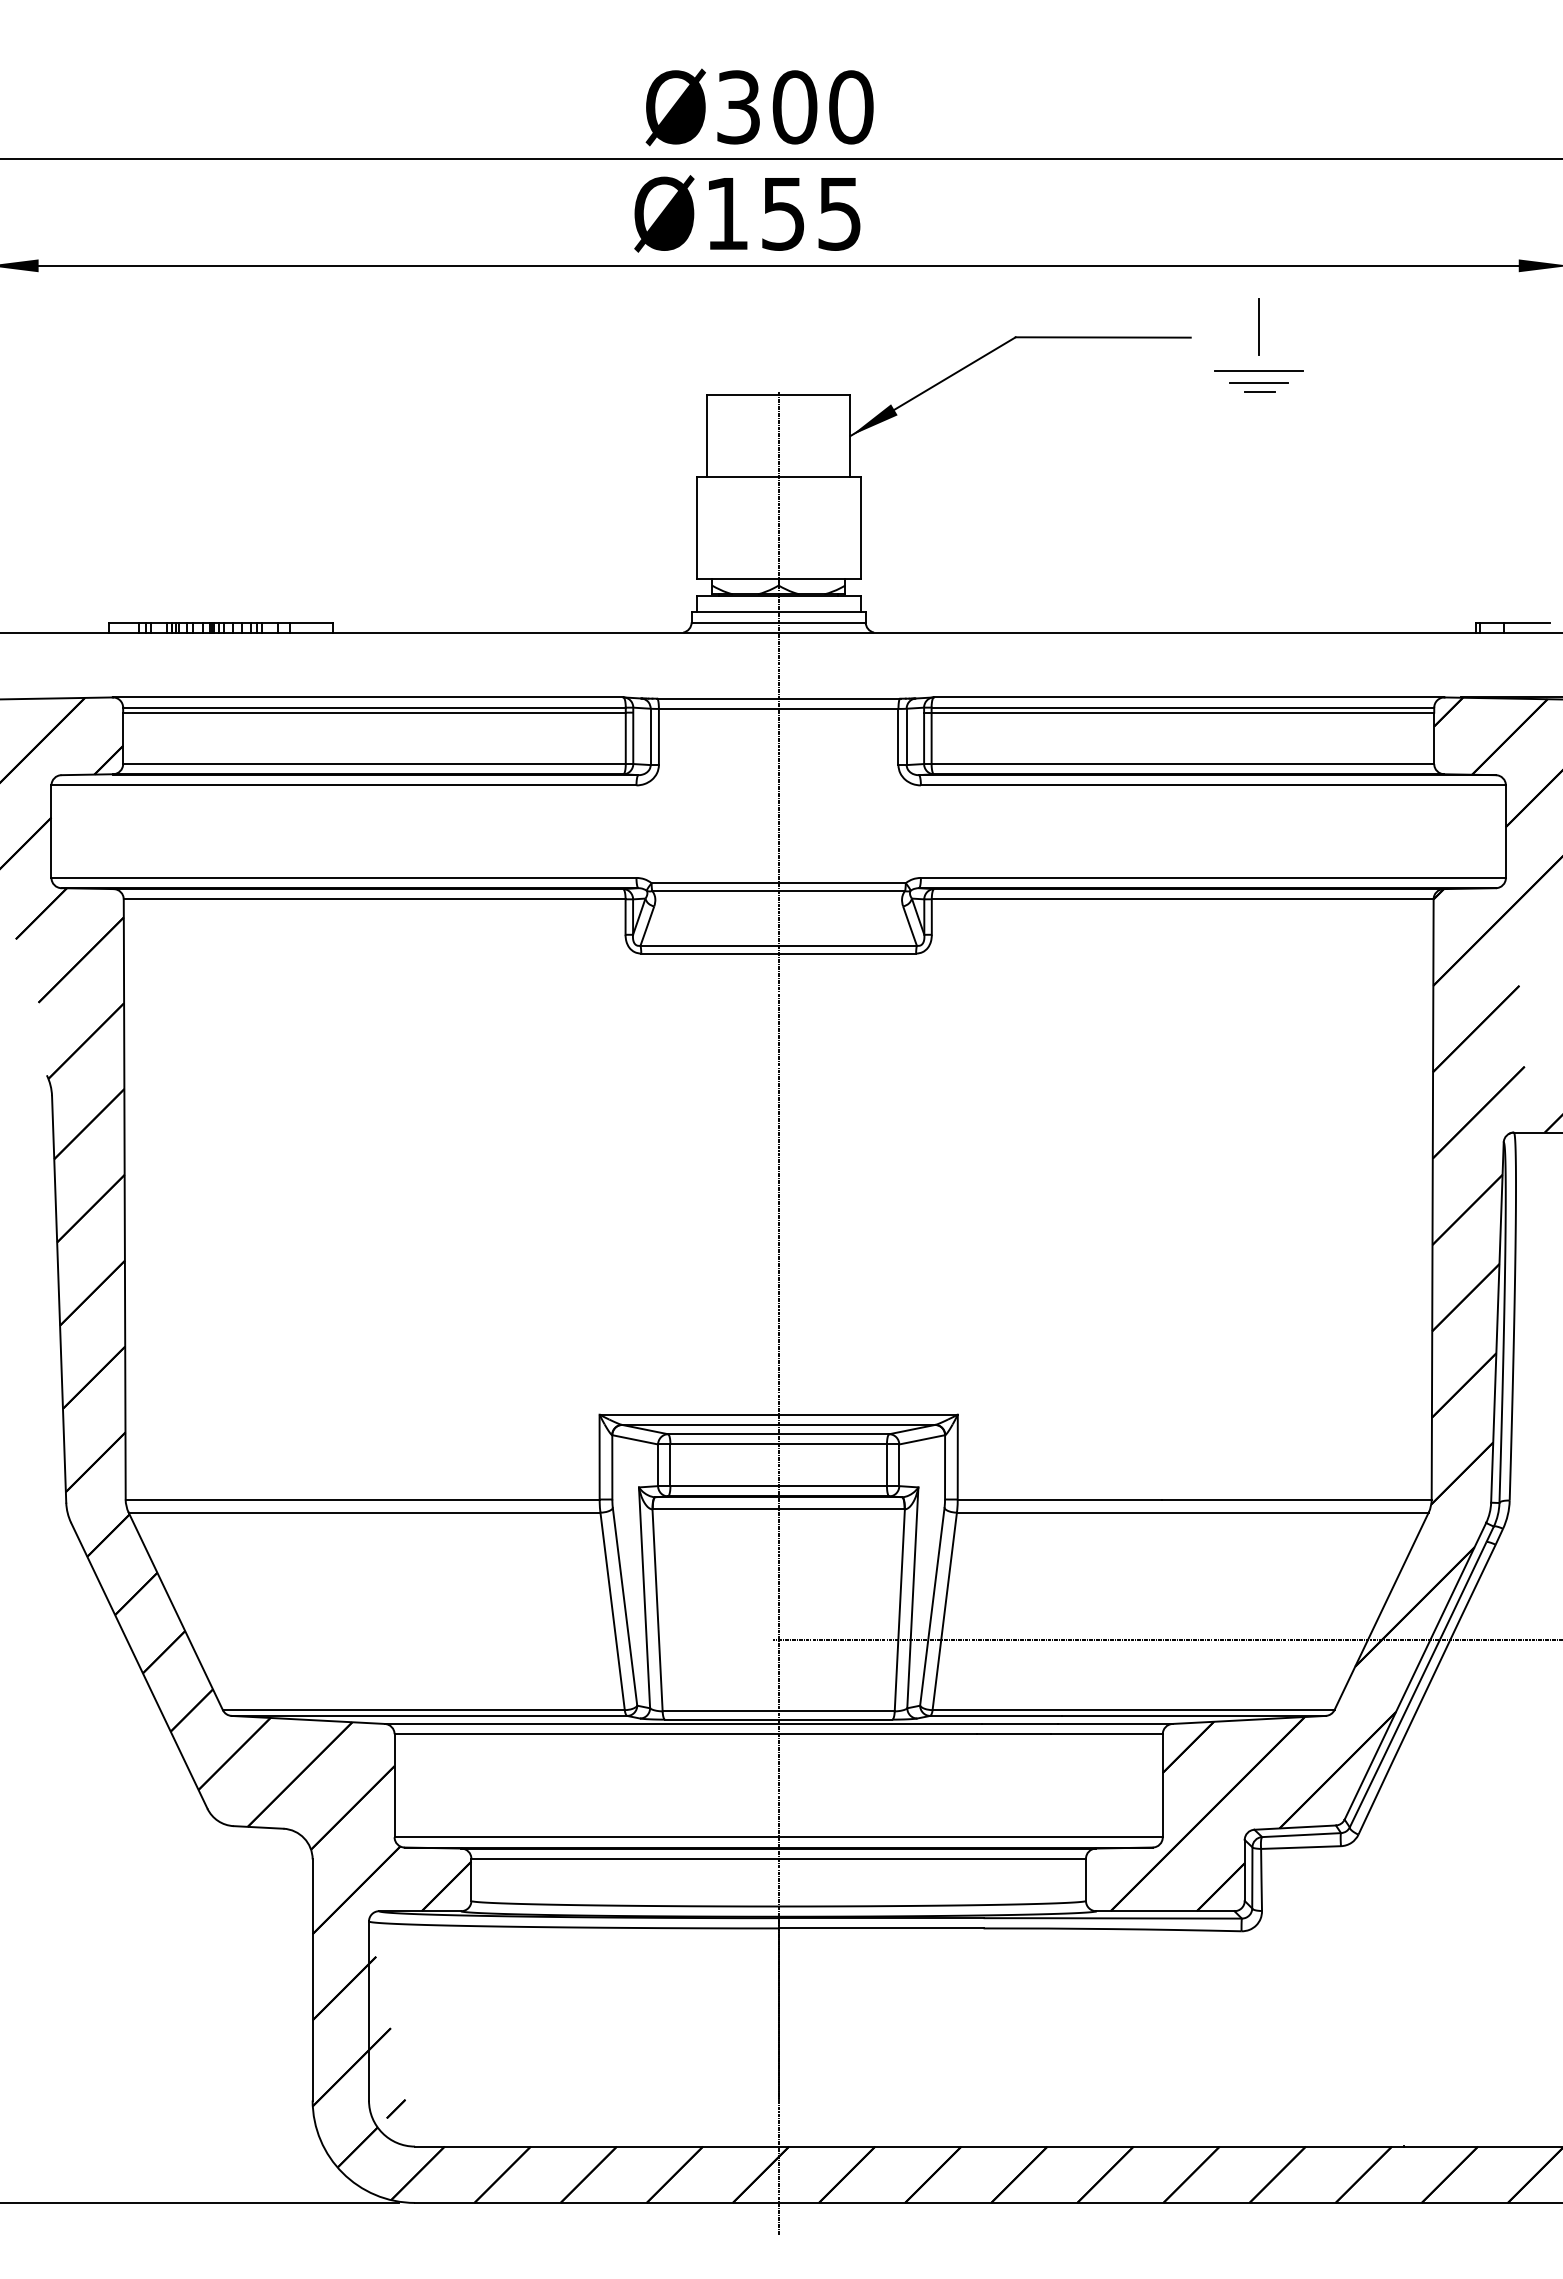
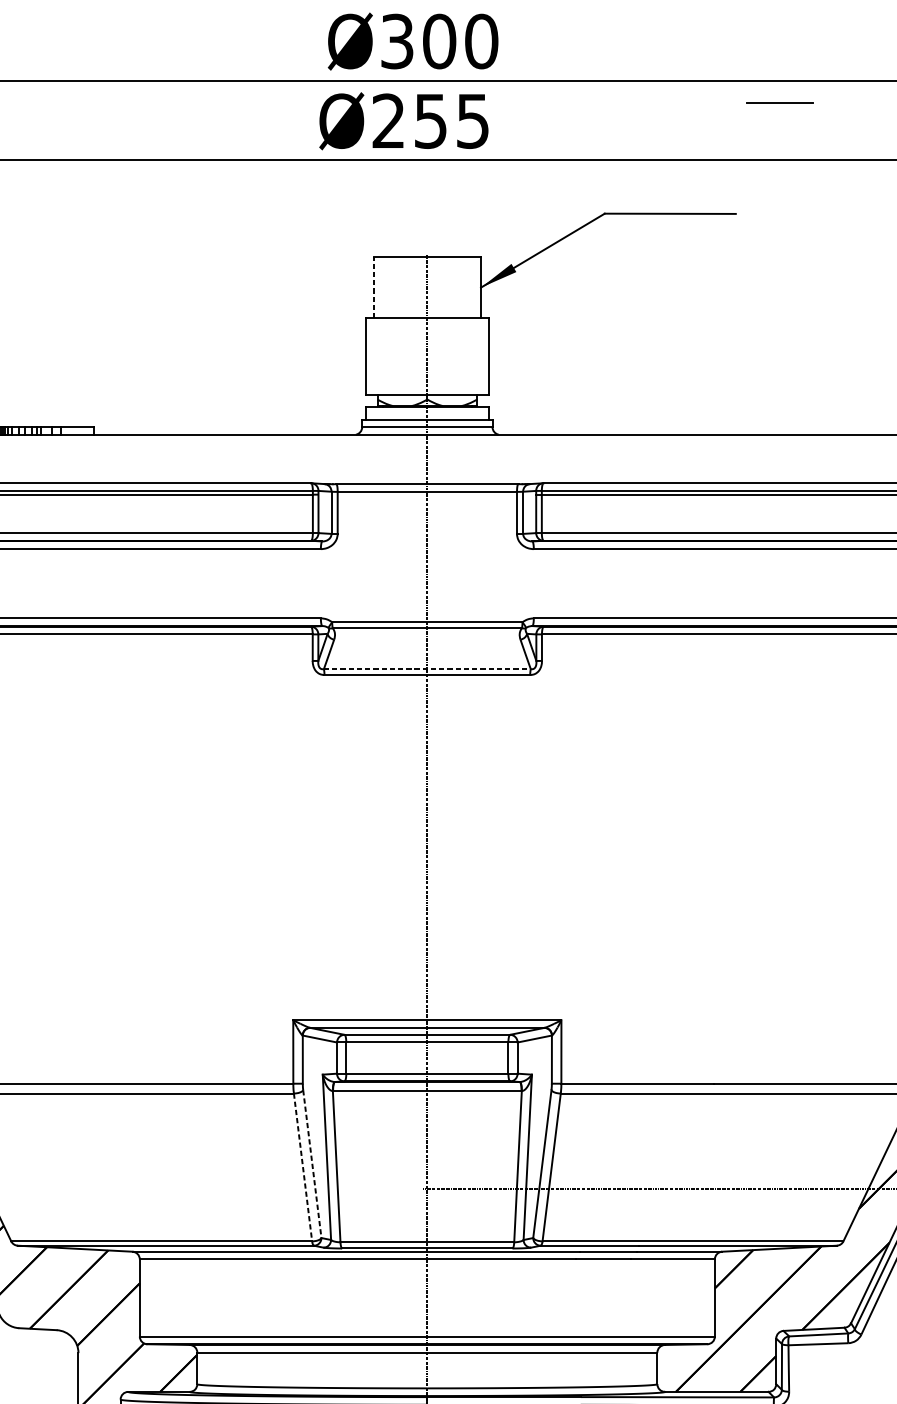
text: (726, 212) -> (388, 120), Ø155 -> Ø255
line: (1258, 326) -> (786, 205), removed
line: (1258, 370) -> (779, 103), moved
line: (1258, 382) -> (786, 247), removed
line: (1259, 392) -> (787, 254), removed
line: (707, 436) -> (374, 287), solid -> dashed
line: (779, 945) -> (427, 668), solid -> dashed
line: (625, 1607) -> (312, 1164), solid -> dashed
line: (612, 1611) -> (302, 1167), solid -> dashed

